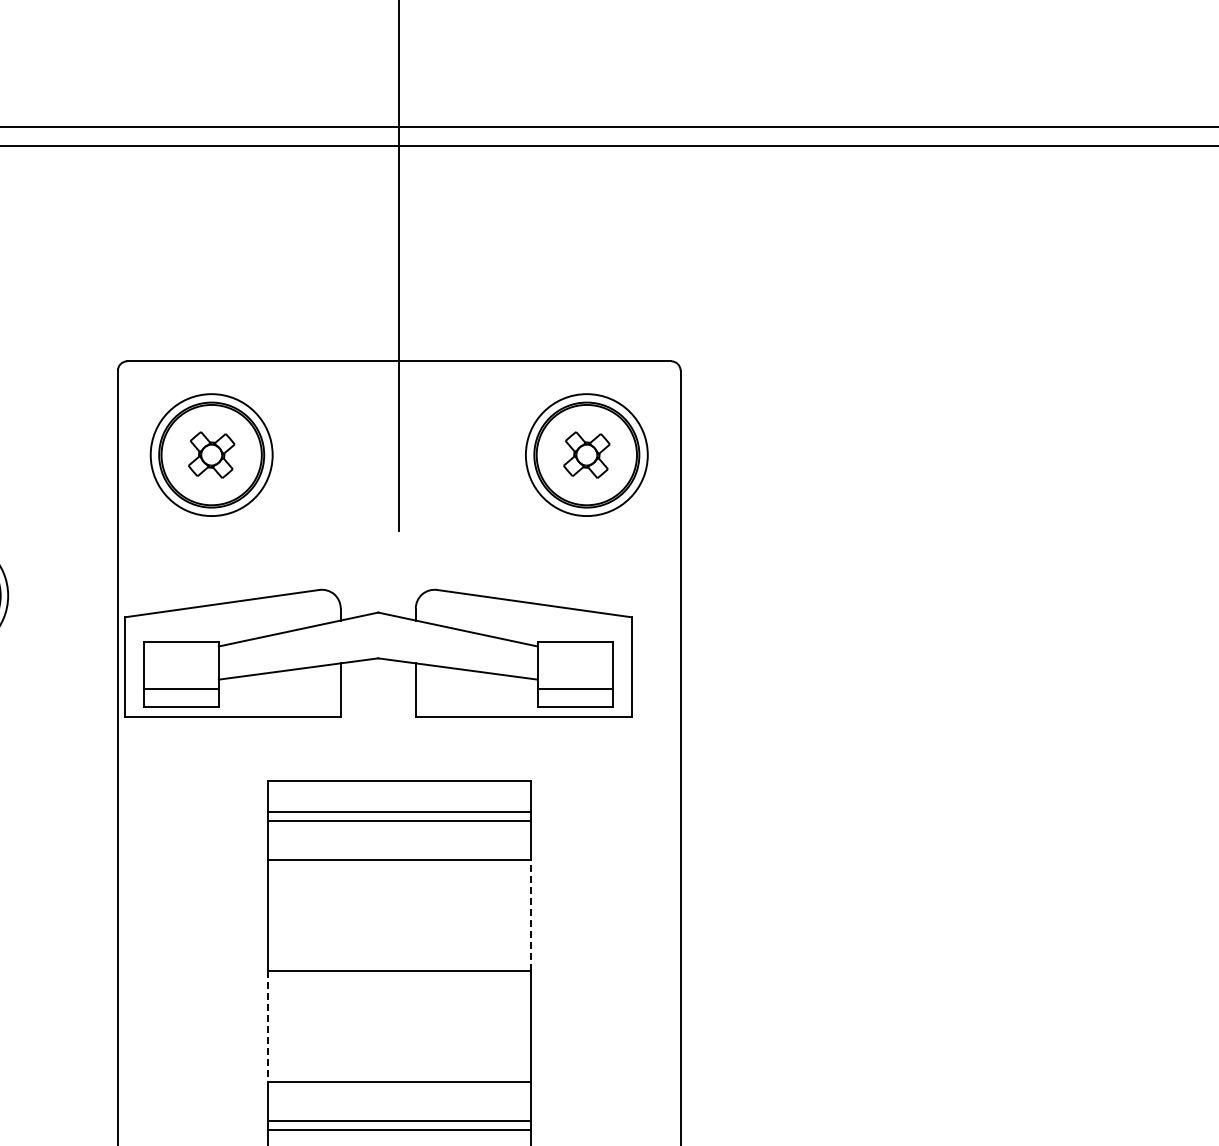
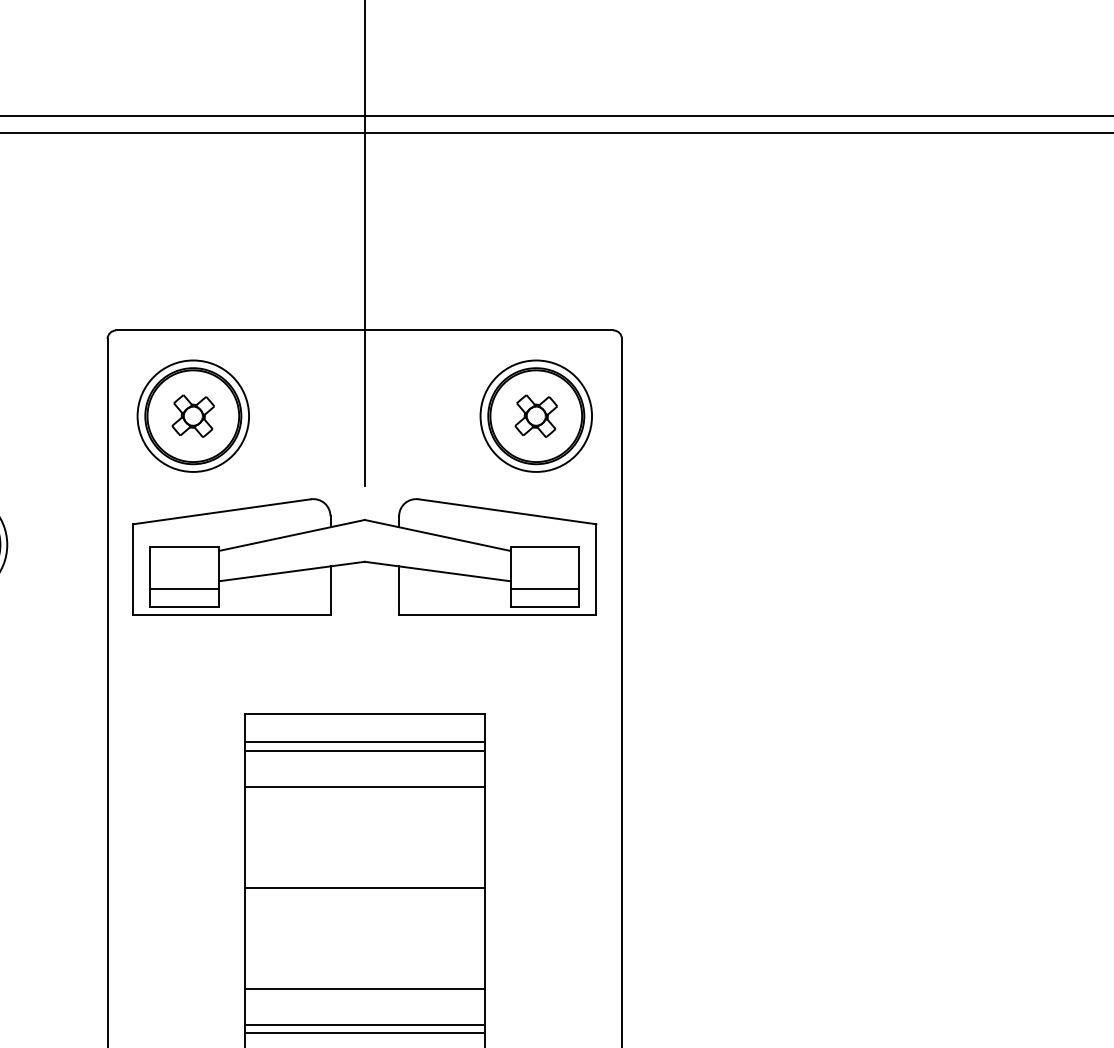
part: (378, 652) -> (365, 556), moved
line: (530, 915) -> (484, 837), dashed -> solid
line: (267, 1026) -> (244, 938), dashed -> solid

